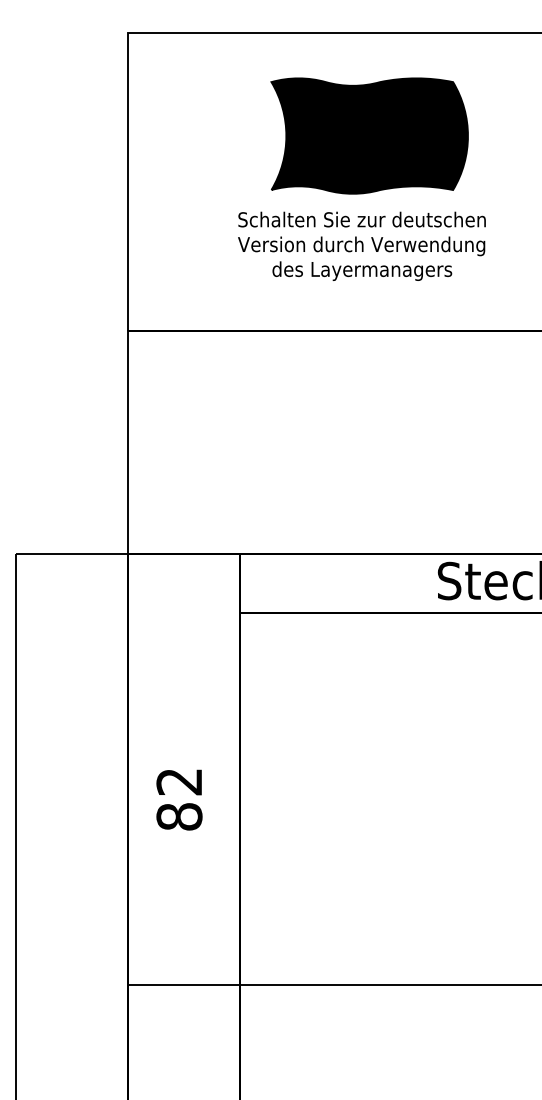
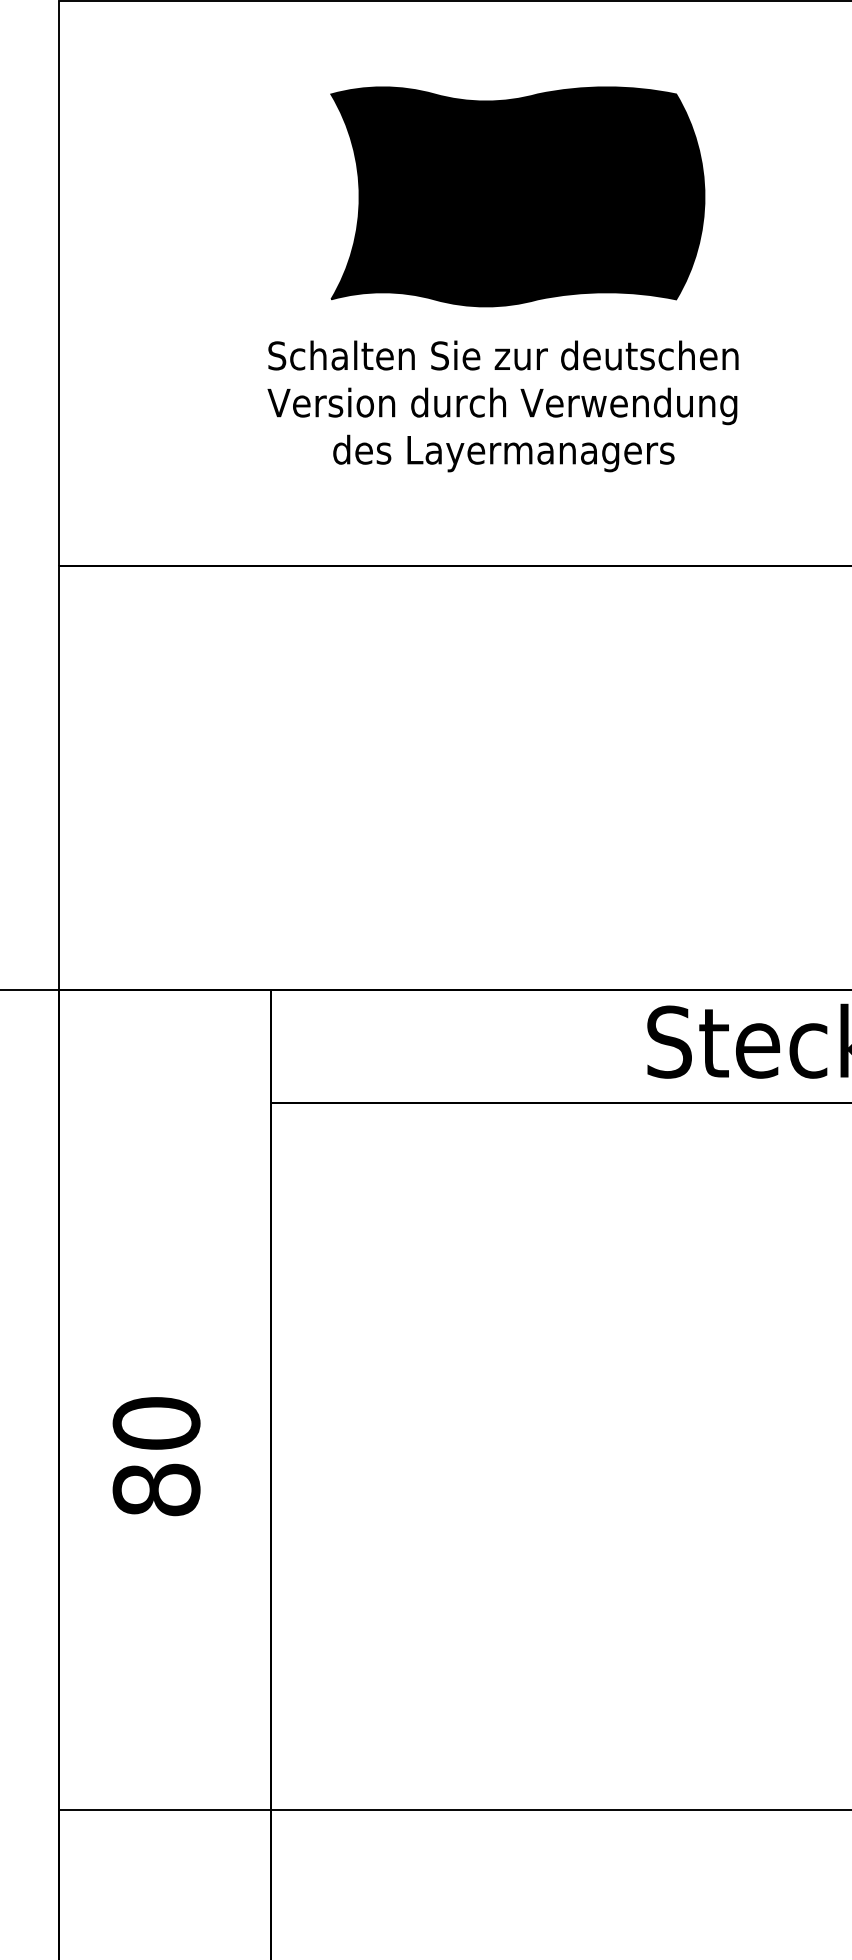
text: (179, 781) -> (156, 1422), 82 -> 80

